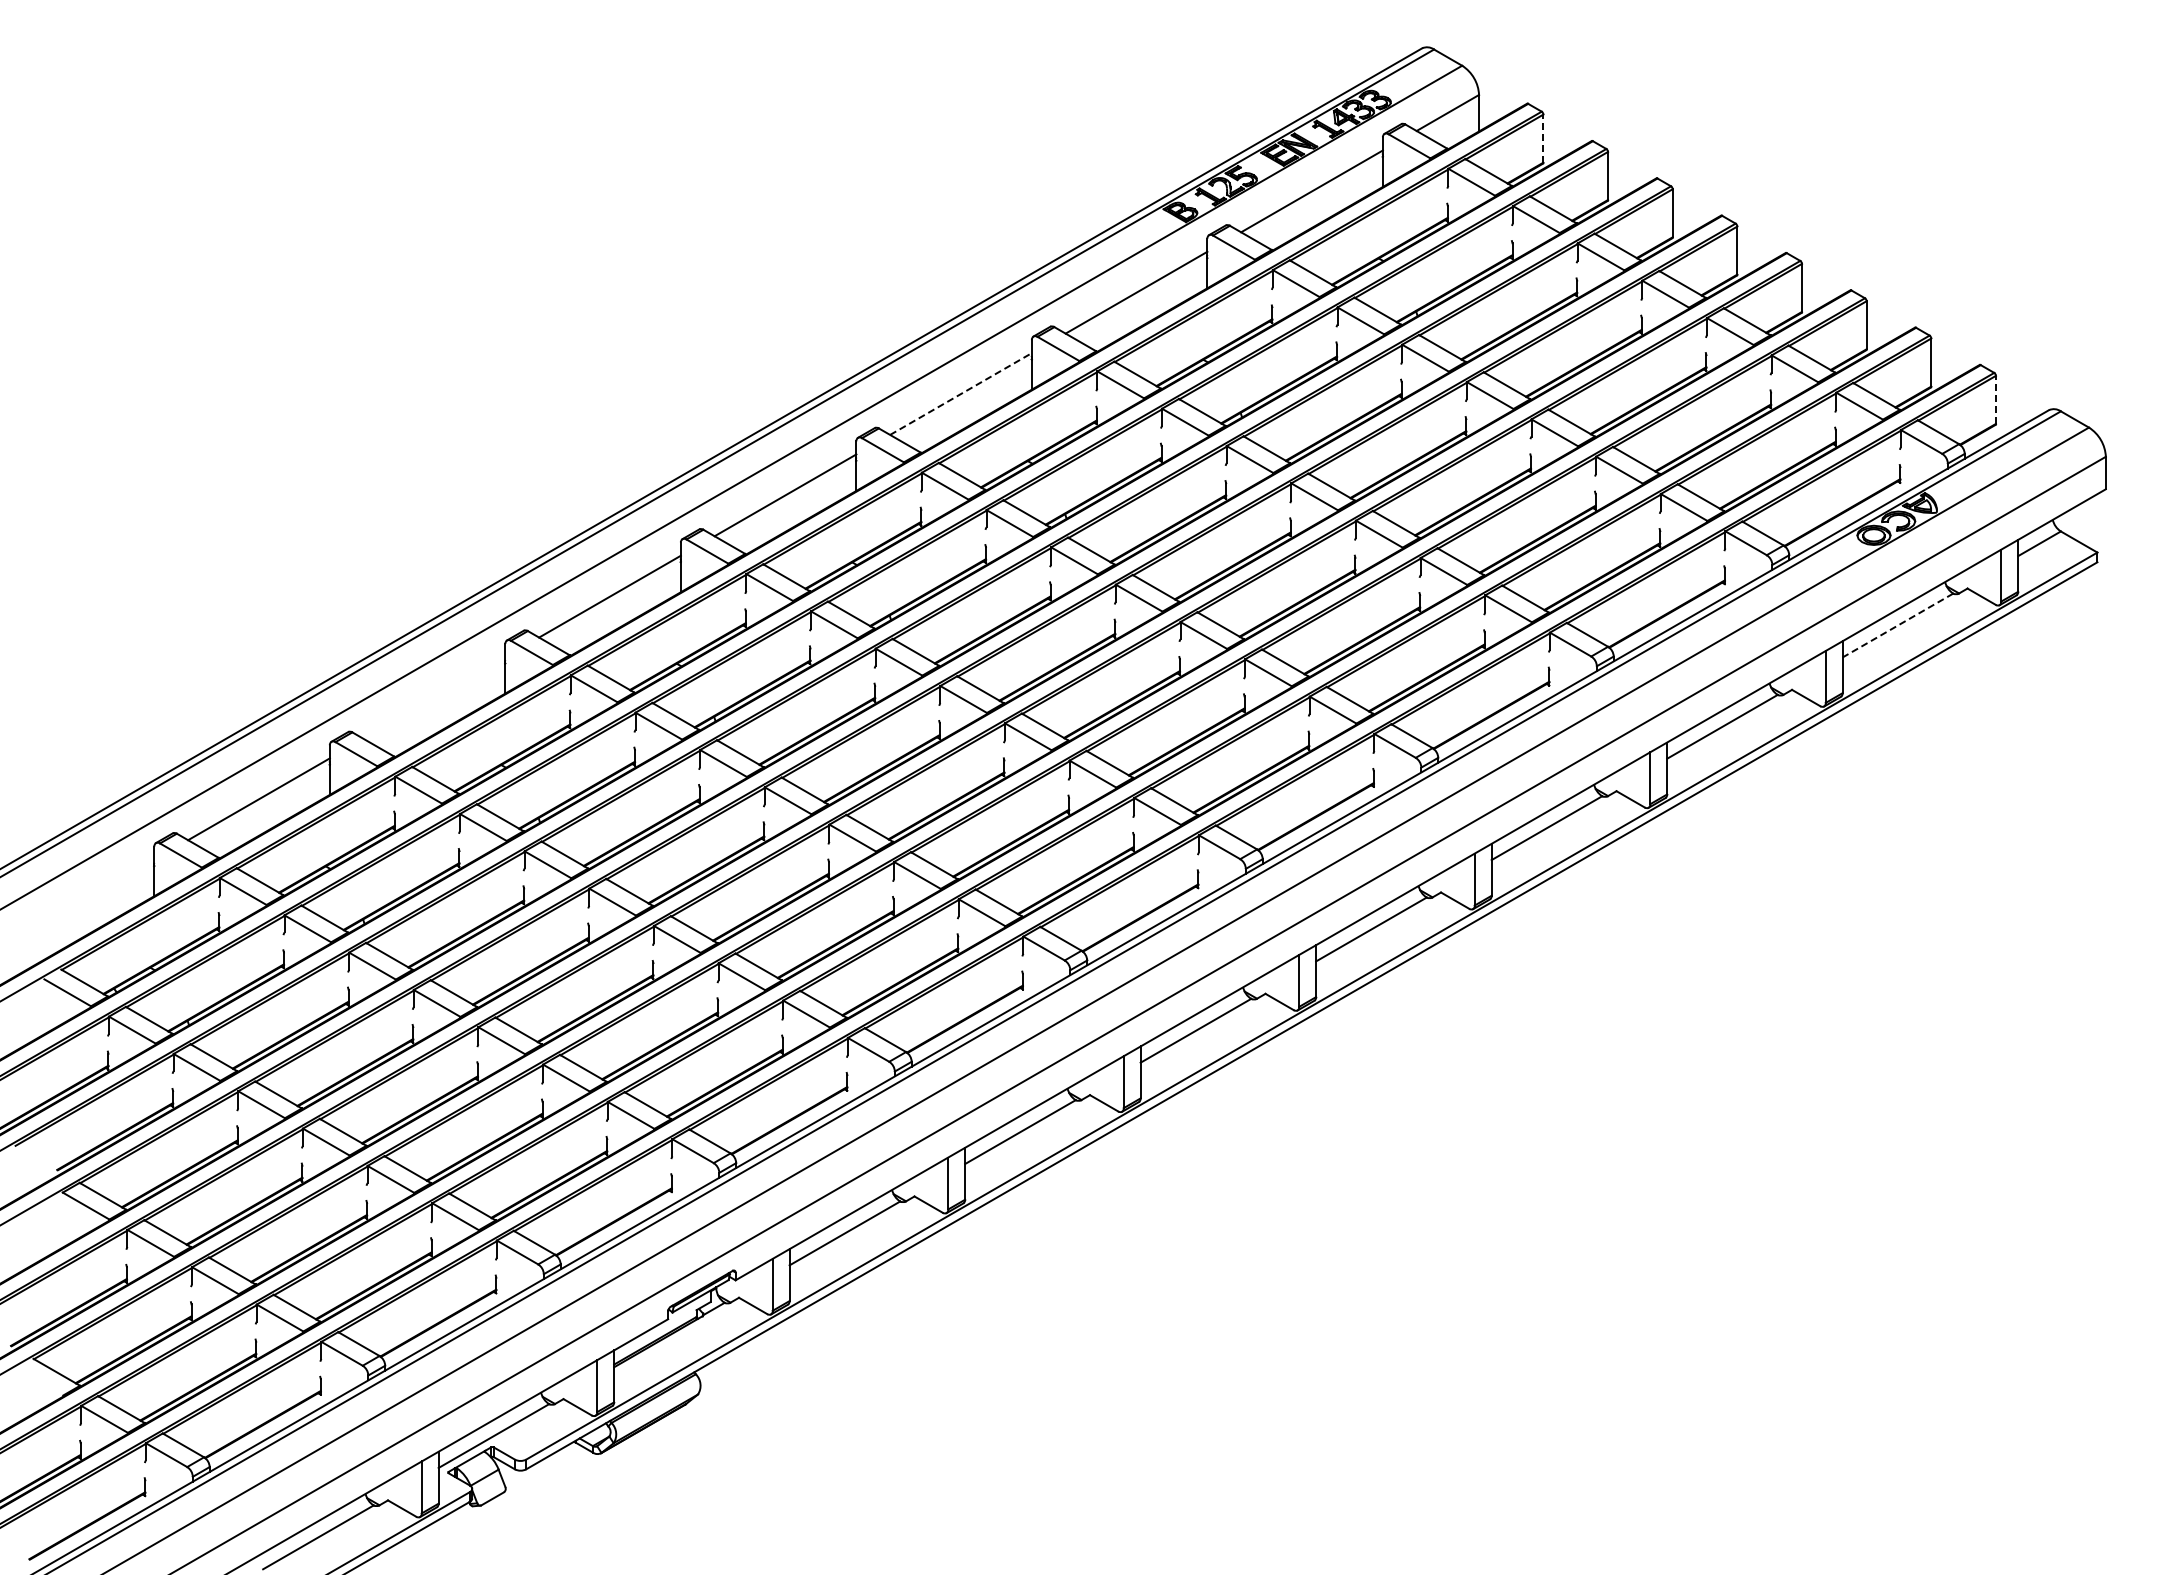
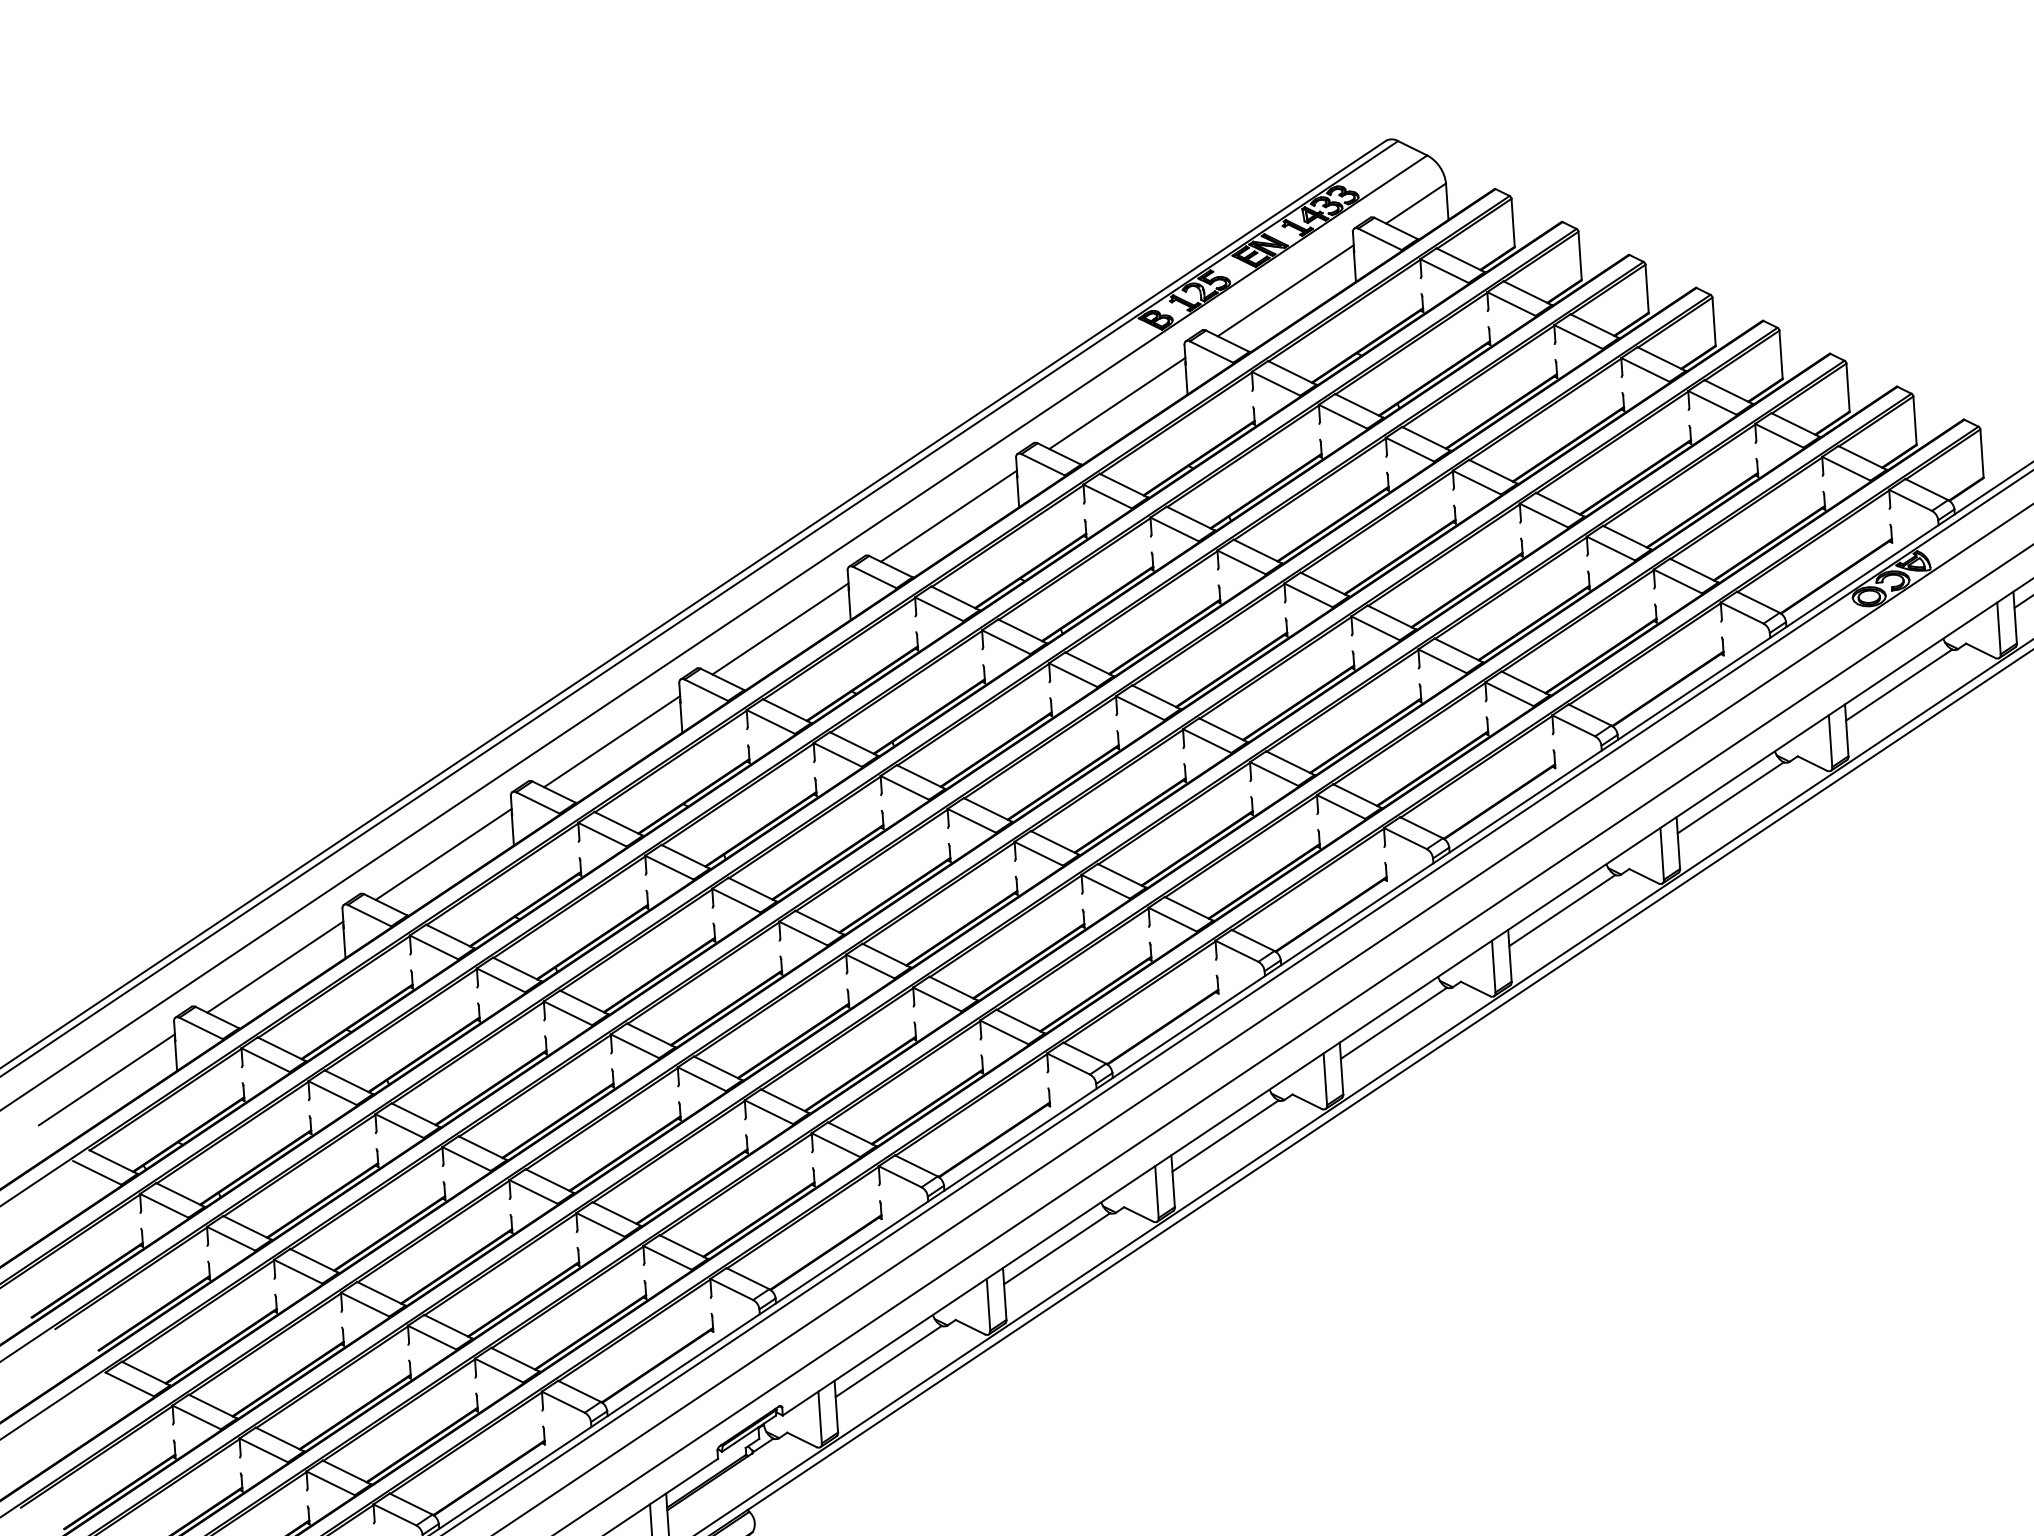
line: (1543, 138) -> (1513, 222), dashed -> solid
line: (961, 394) -> (949, 516), dashed -> solid
line: (1995, 399) -> (1981, 453), dashed -> solid
line: (1897, 625) -> (1898, 685), dashed -> solid
line: (434, 697) -> (443, 853), added
line: (83, 900) -> (106, 1079), added

